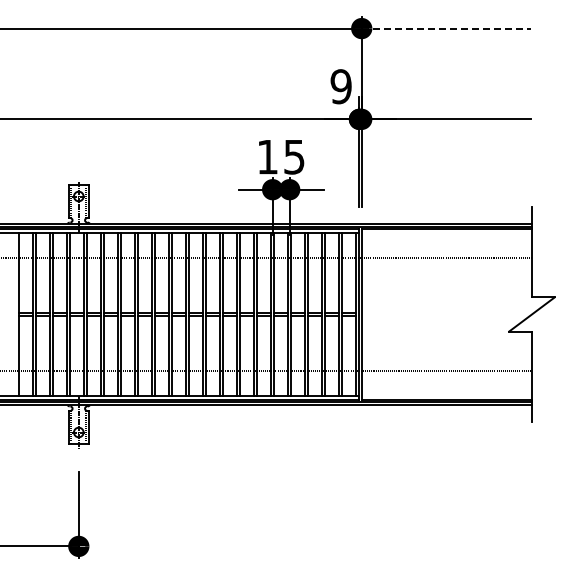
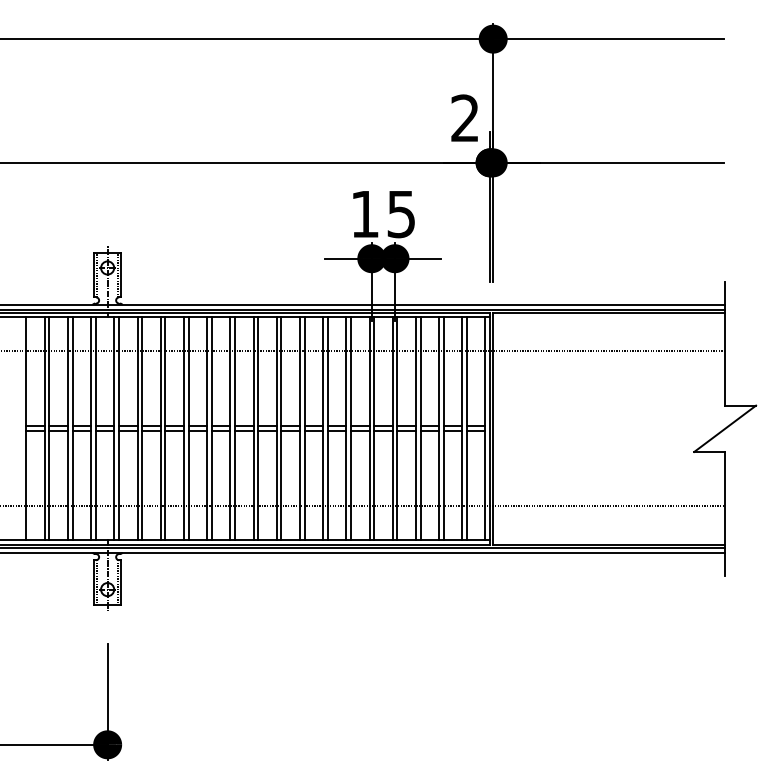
line: (446, 28) -> (608, 39), dashed -> solid
text: (340, 86) -> (464, 118), 9 -> 2

